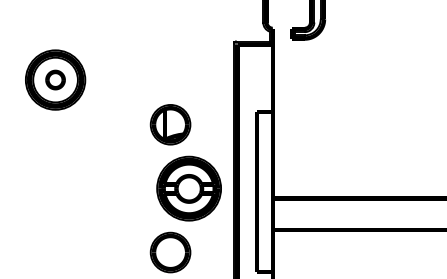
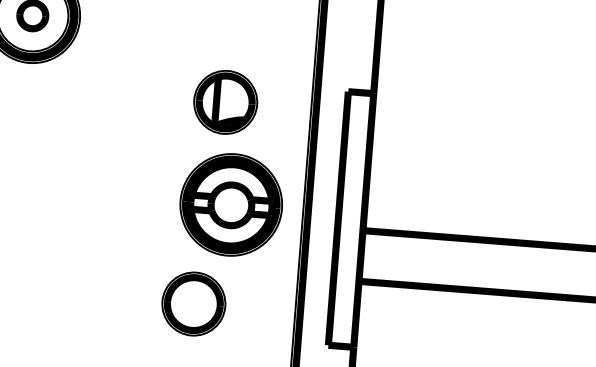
part: (170, 124) -> (225, 101), moved

